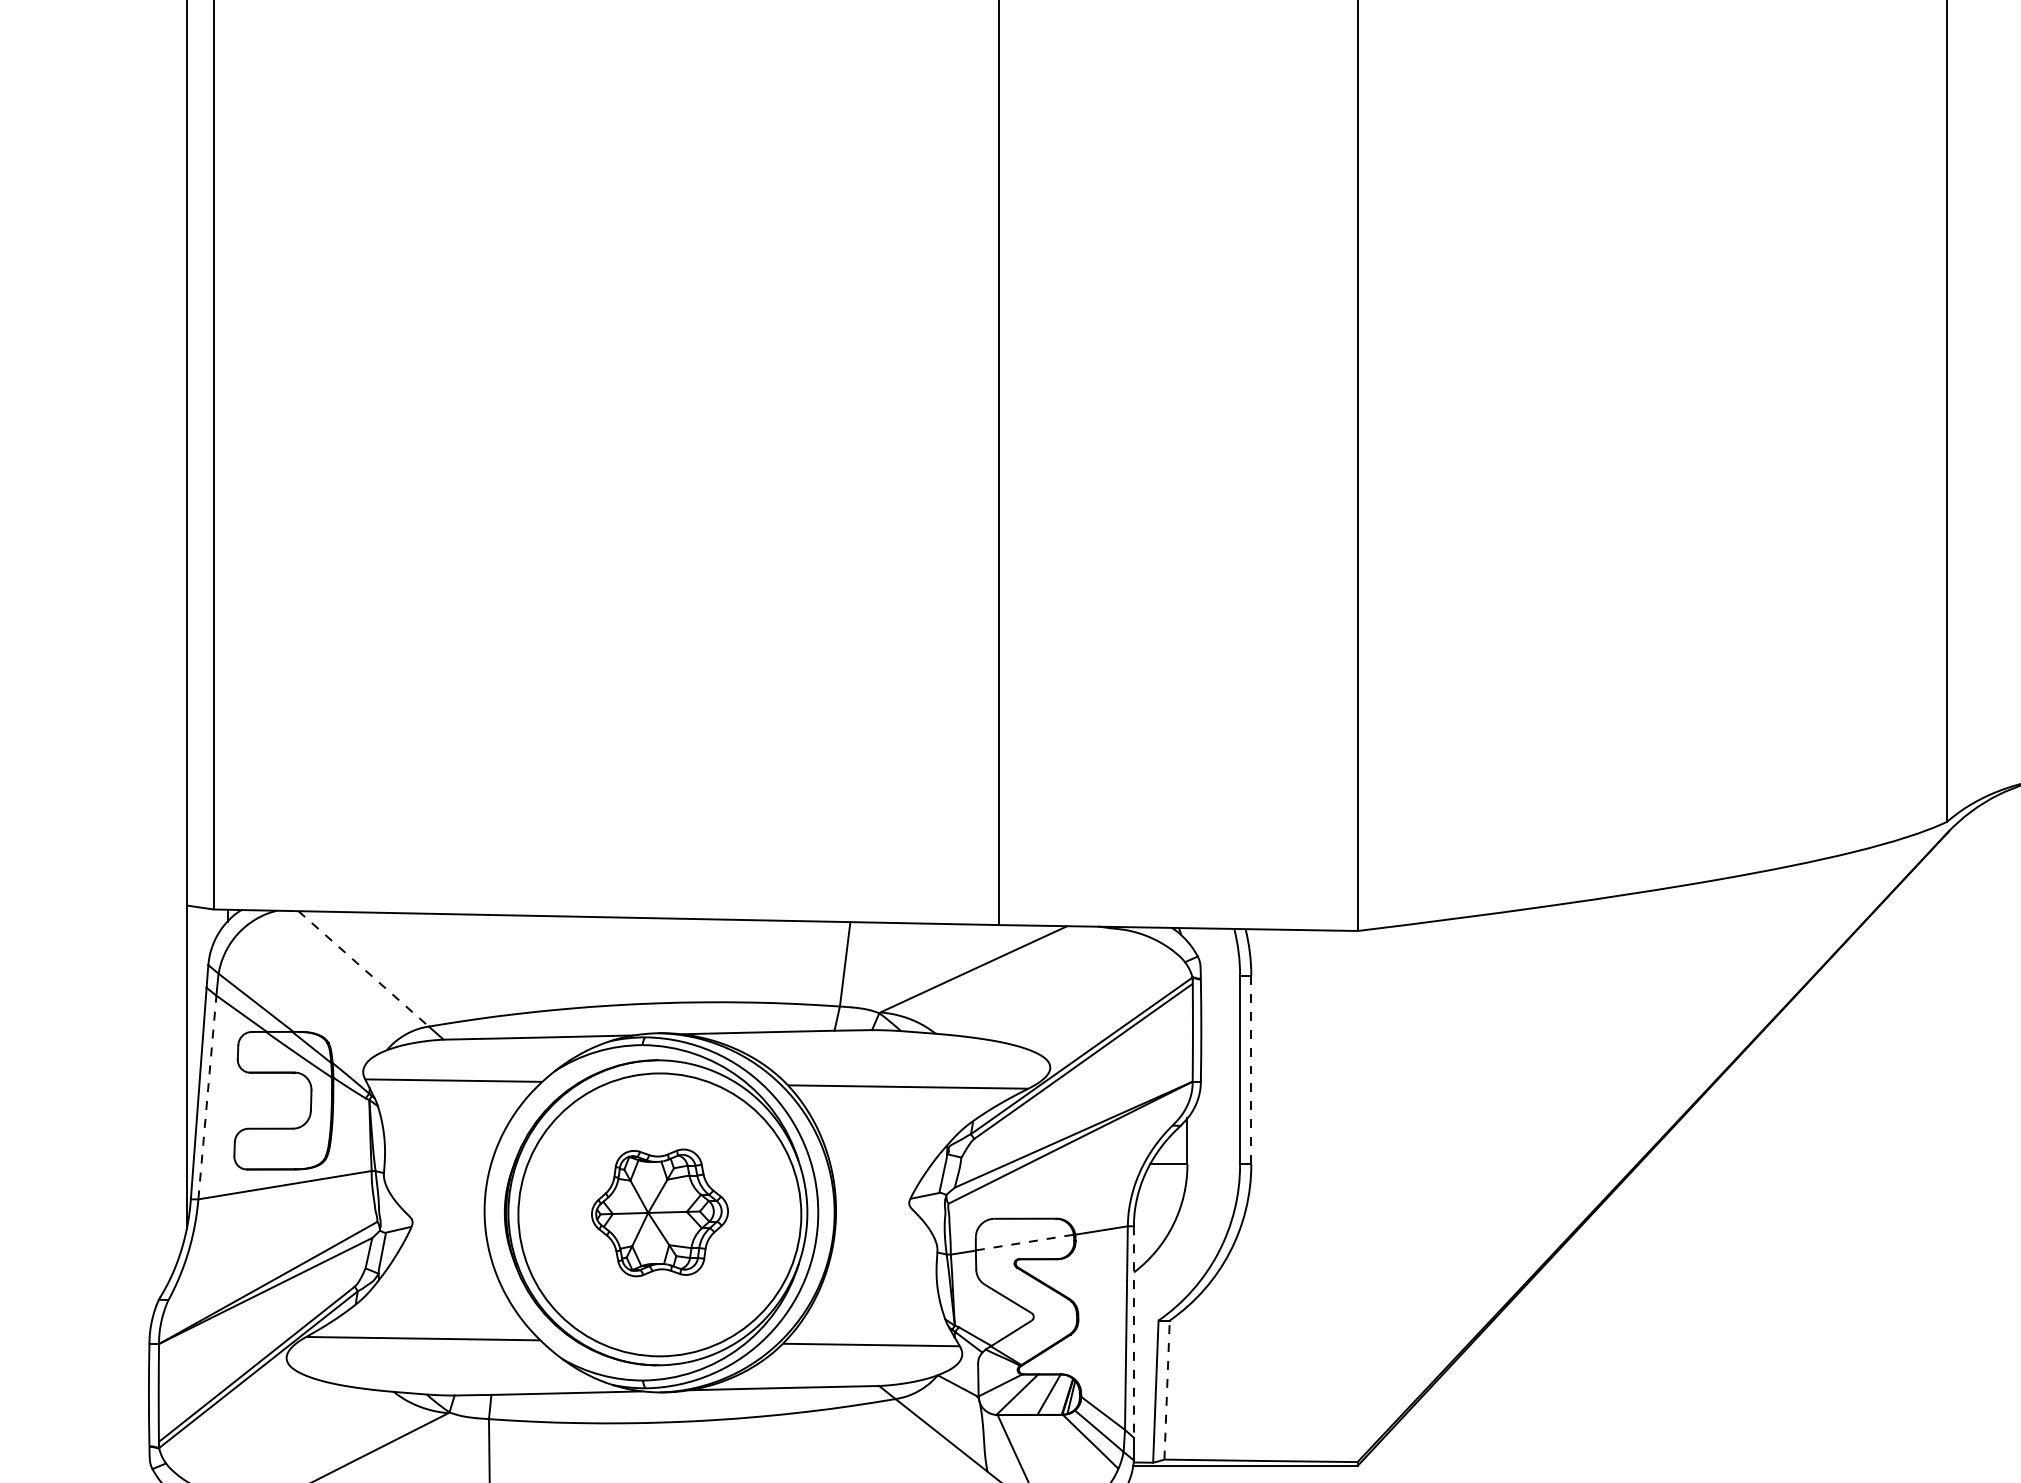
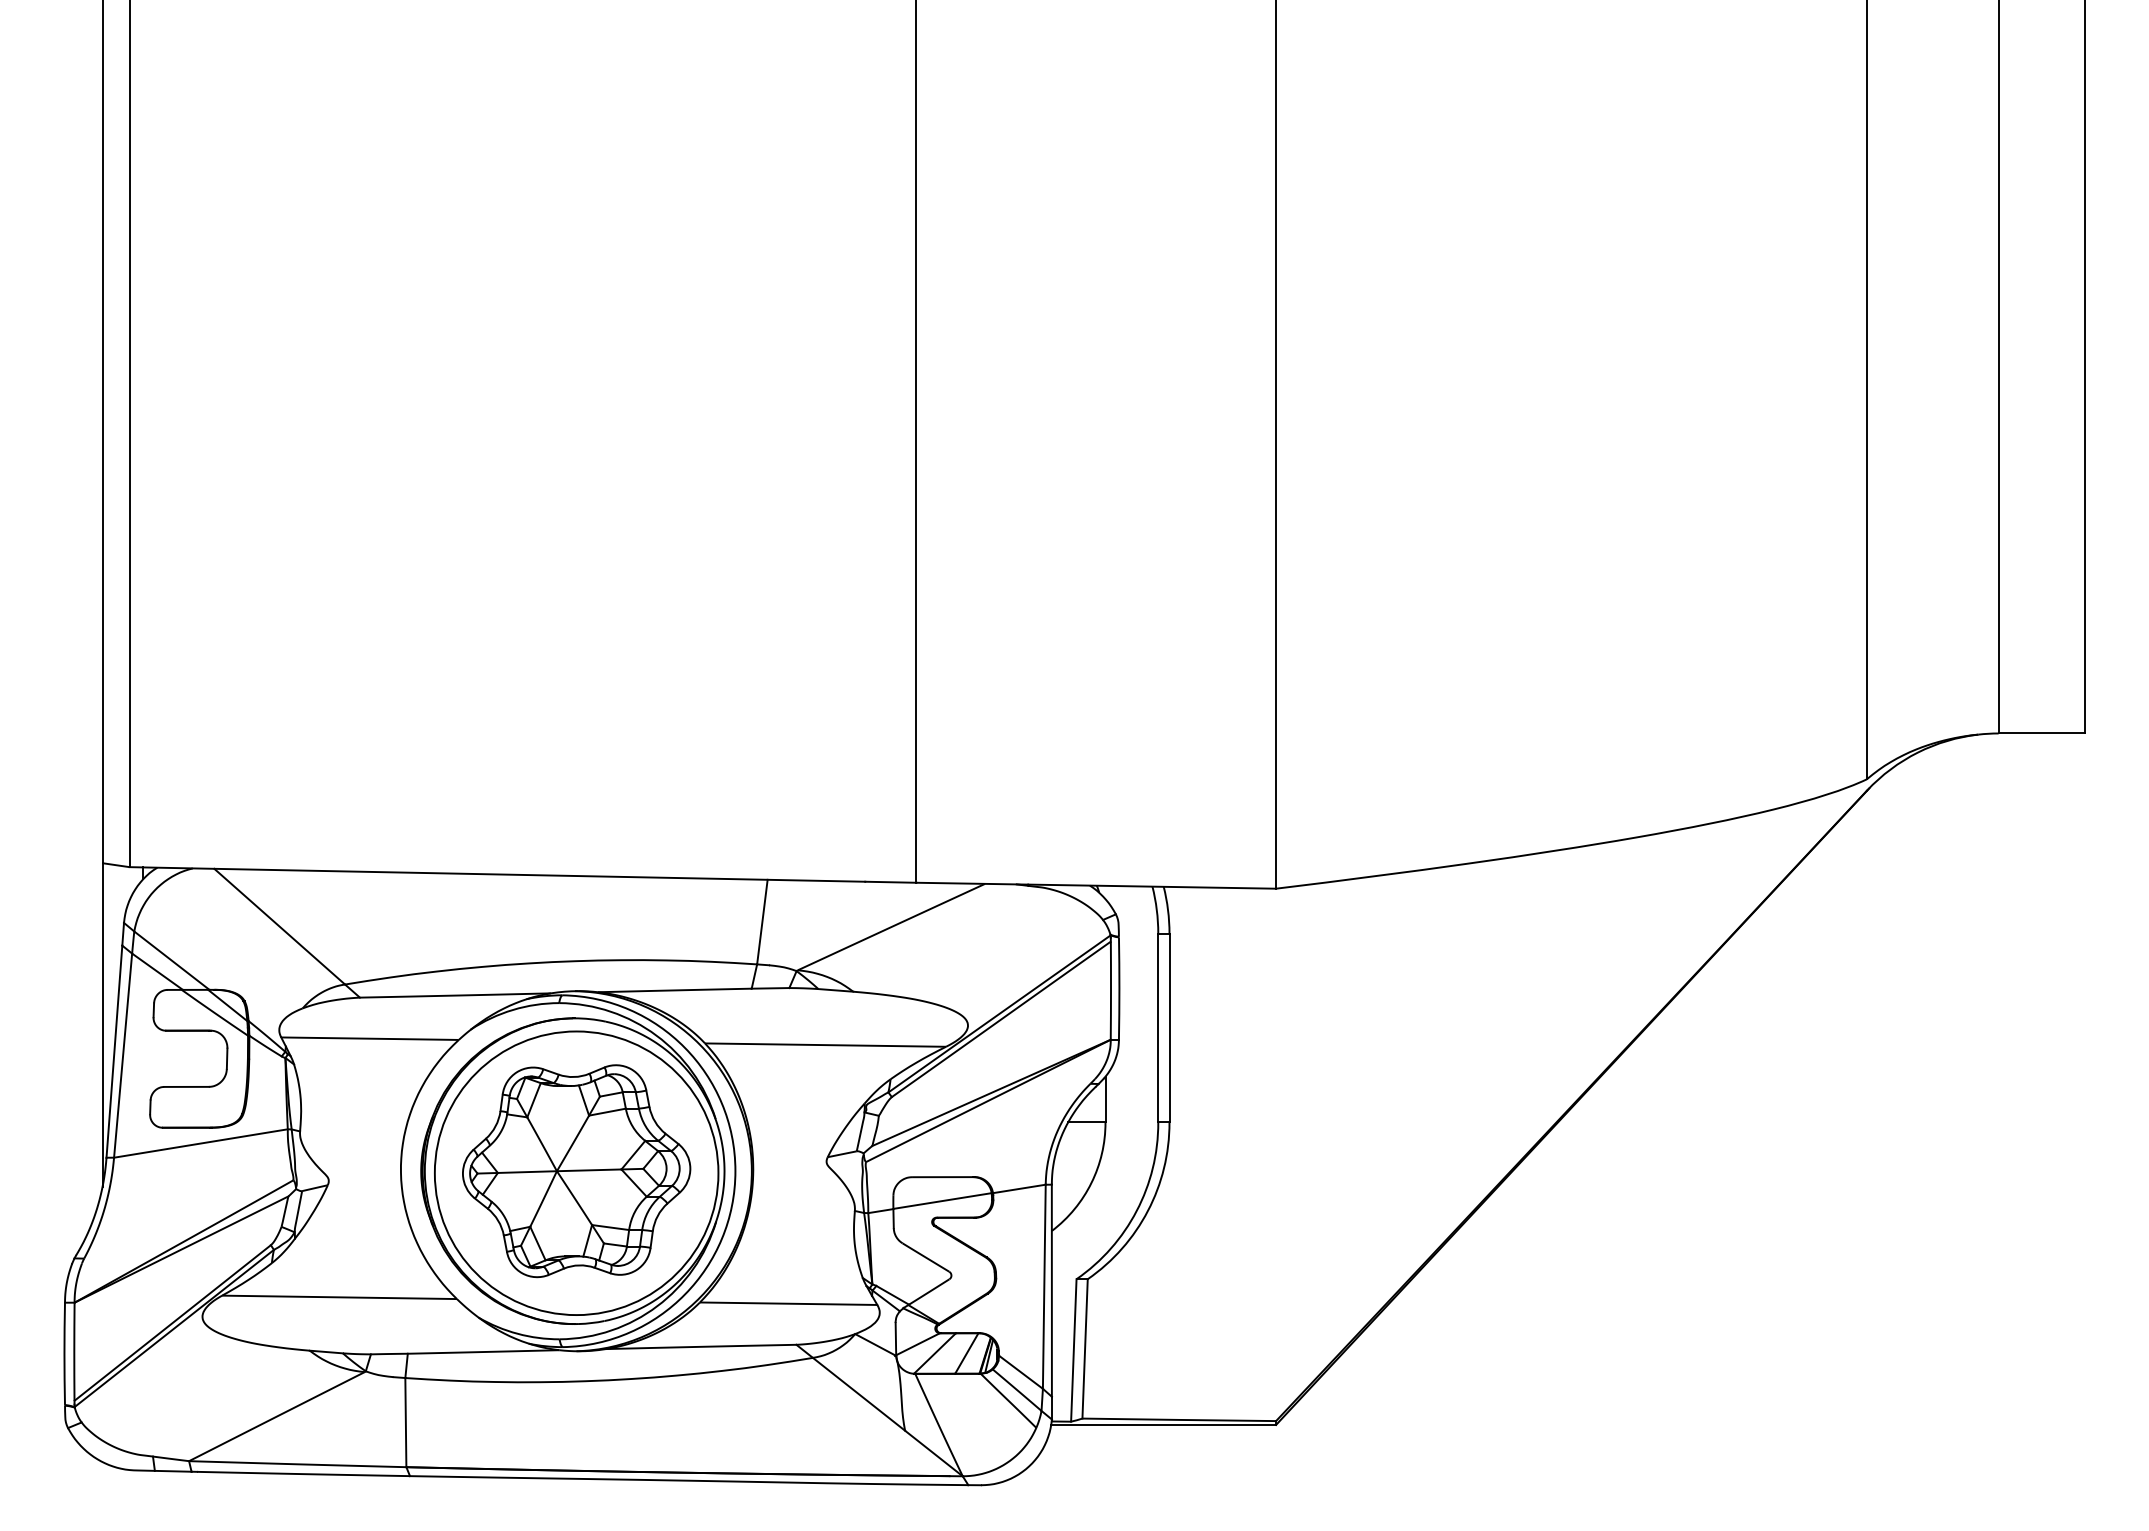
line: (364, 969) -> (280, 927), dashed -> solid
line: (1251, 1069) -> (1169, 1027), dashed -> solid
line: (207, 1097) -> (123, 1055), dashed -> solid
part: (659, 1213) -> (576, 1171), size x1.67
line: (1023, 1243) -> (941, 1201), dashed -> solid
line: (1133, 1332) -> (1051, 1291), dashed -> solid
line: (1167, 1389) -> (1085, 1348), dashed -> solid

